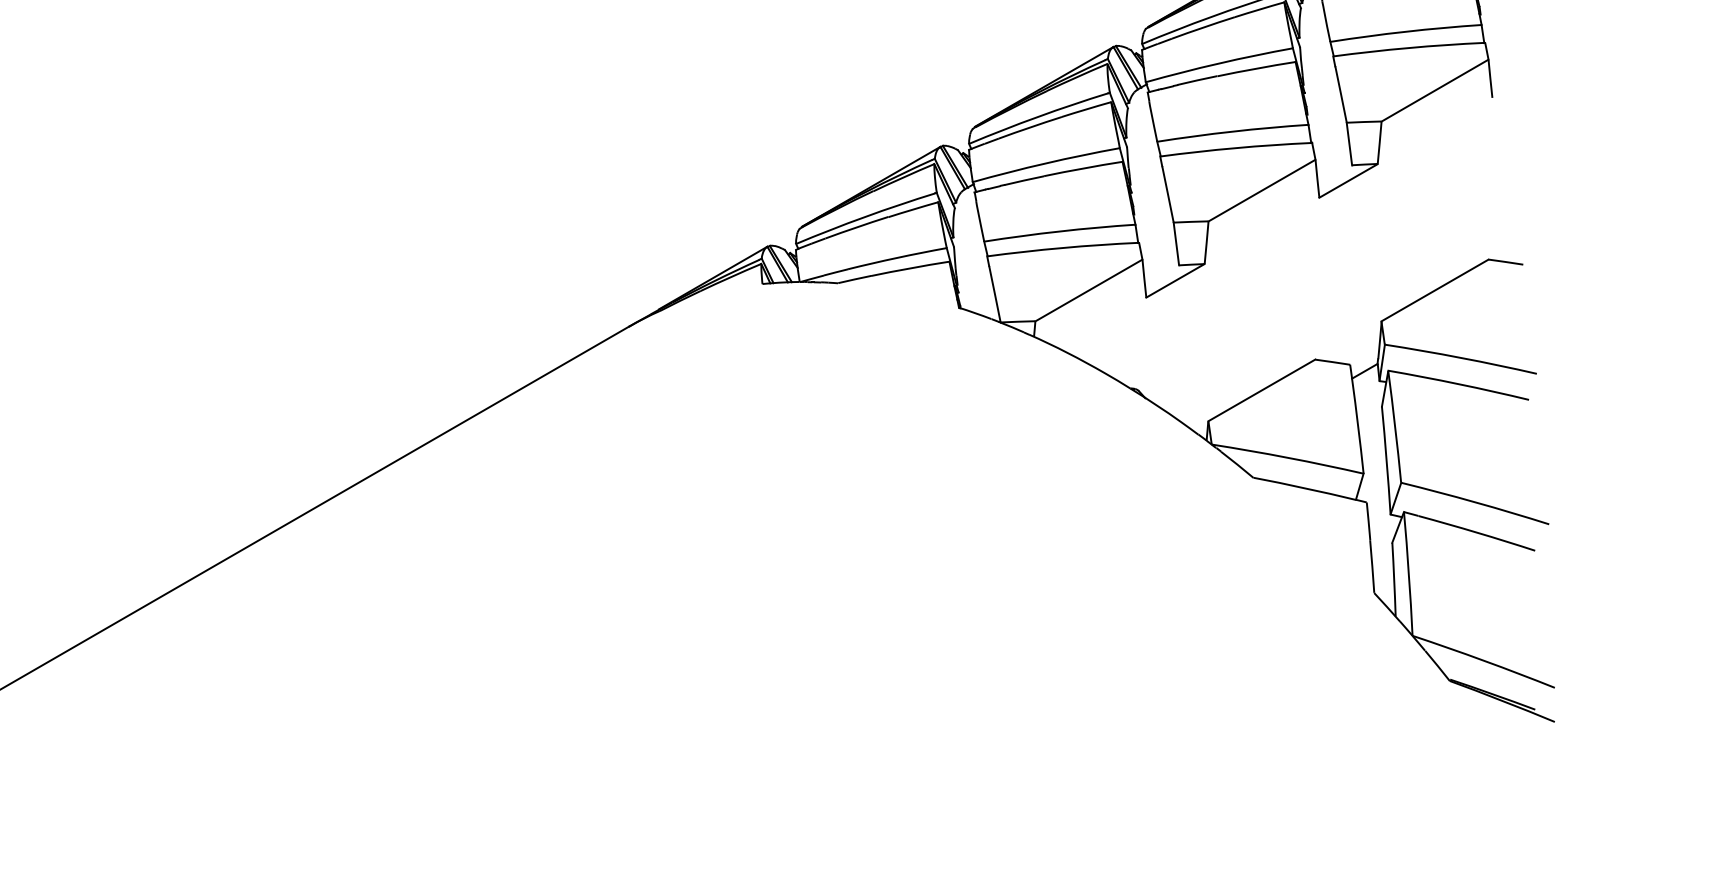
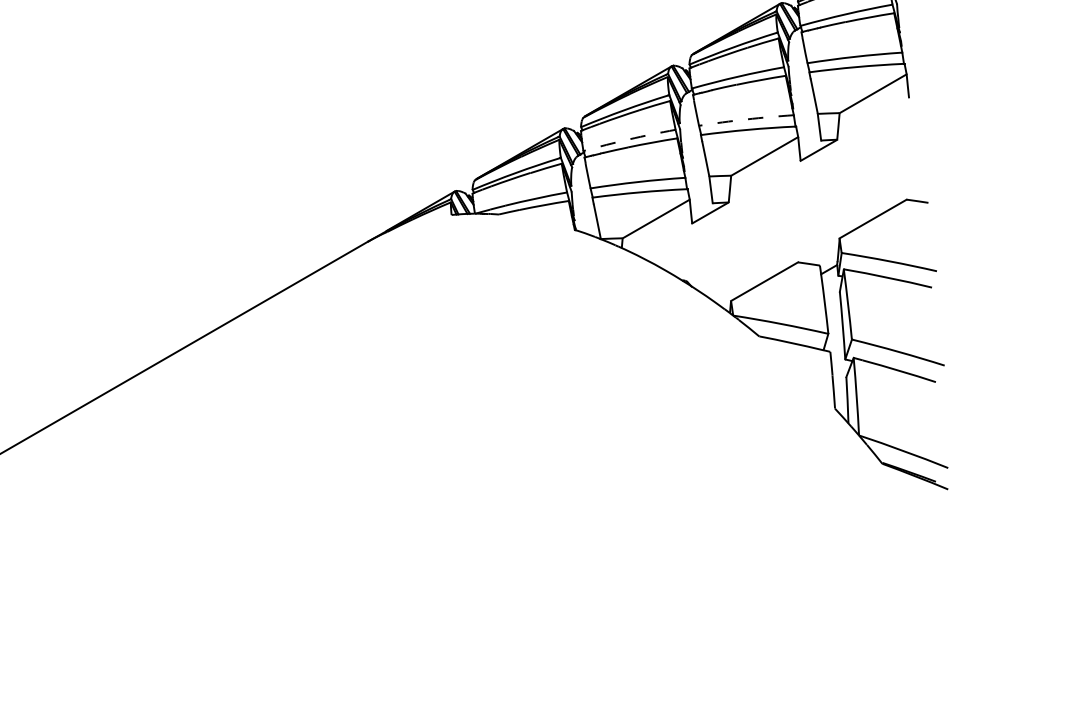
arc: (1232, 131) -> (746, 119), solid -> dashed
arc: (1046, 163) -> (629, 139), solid -> dashed

